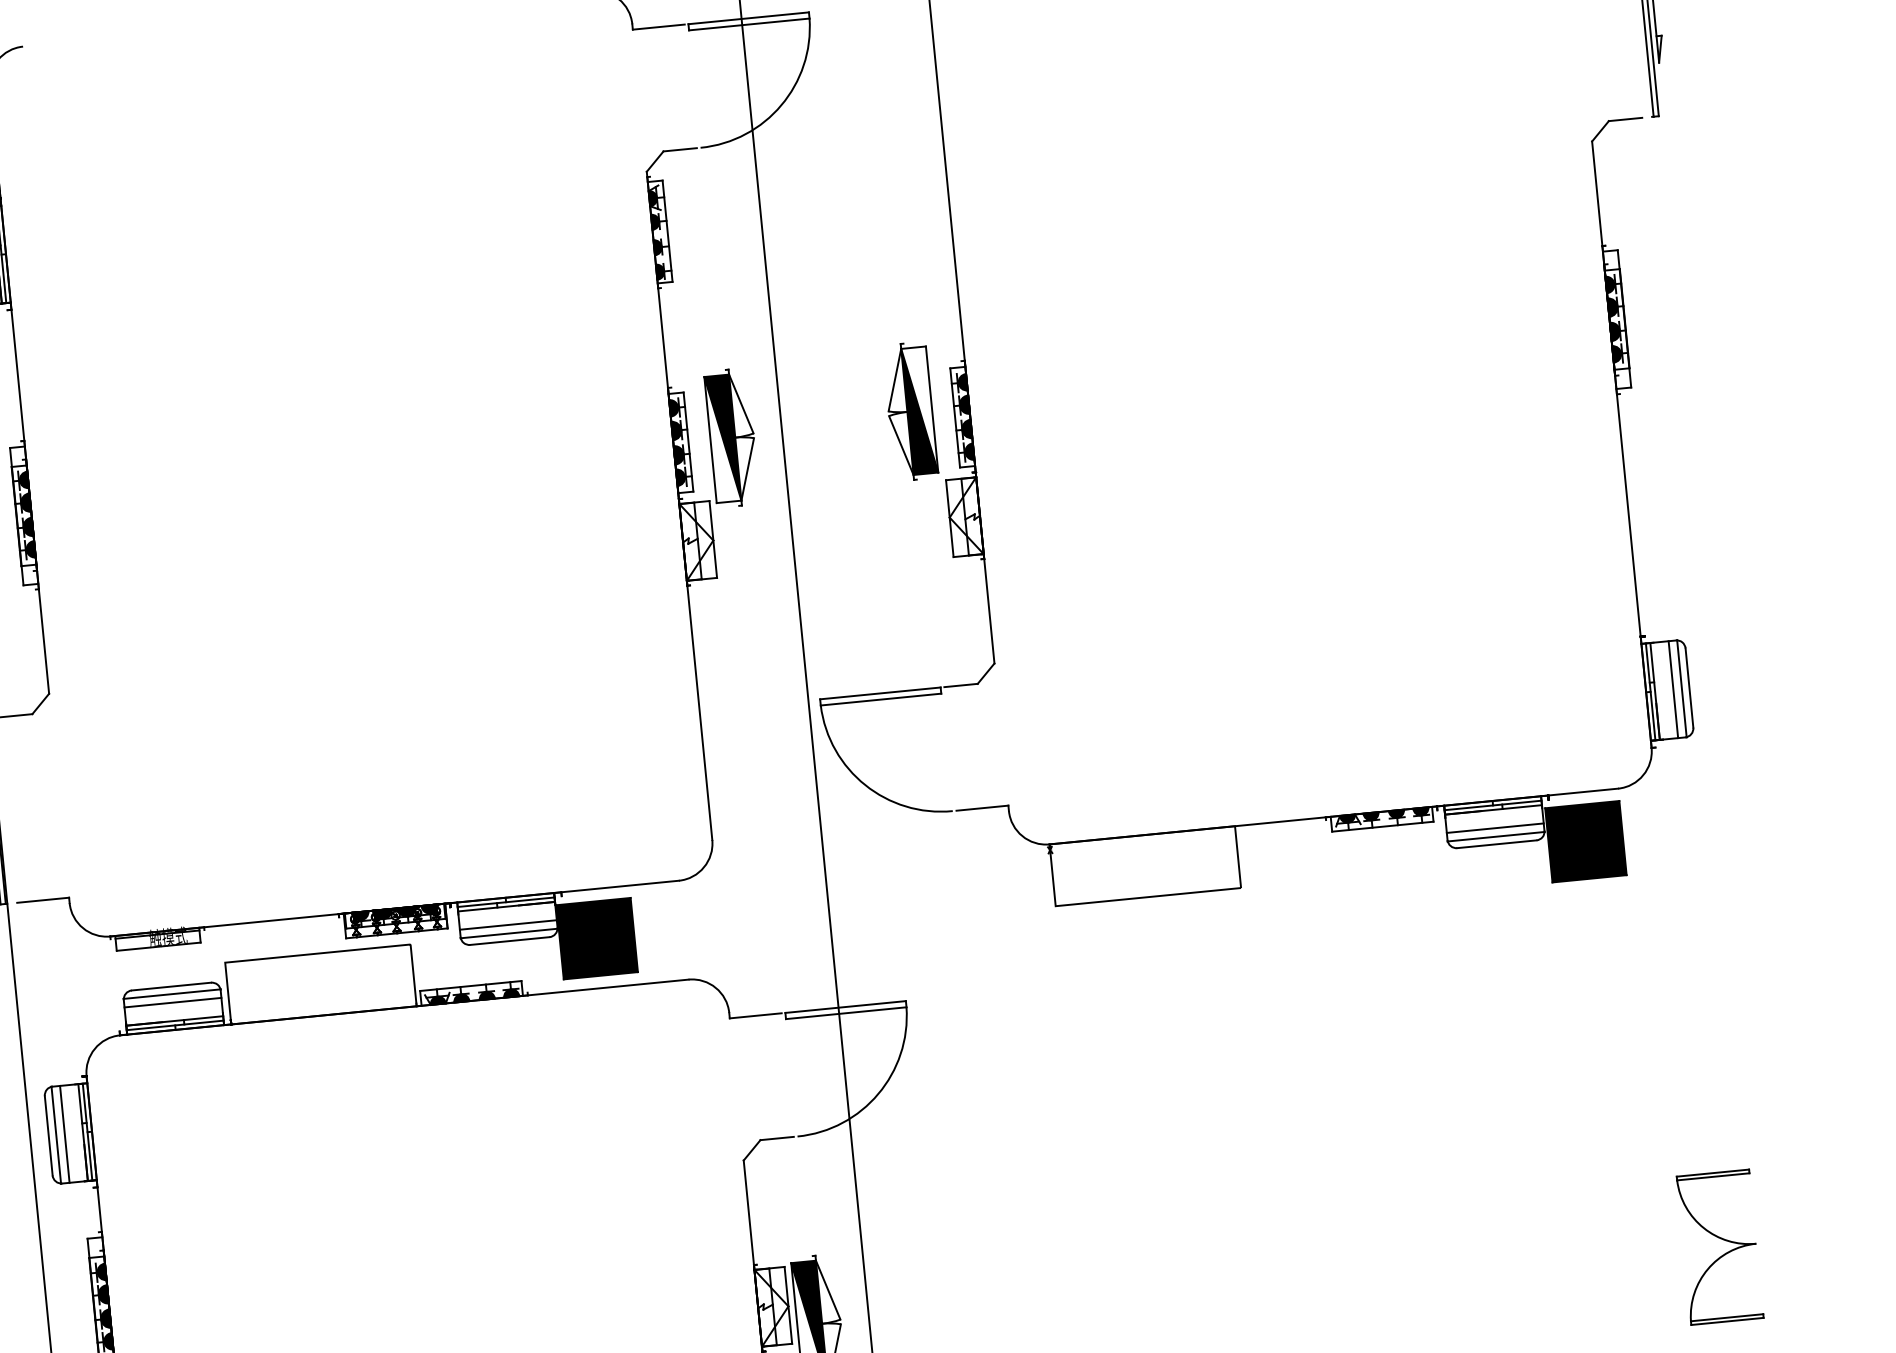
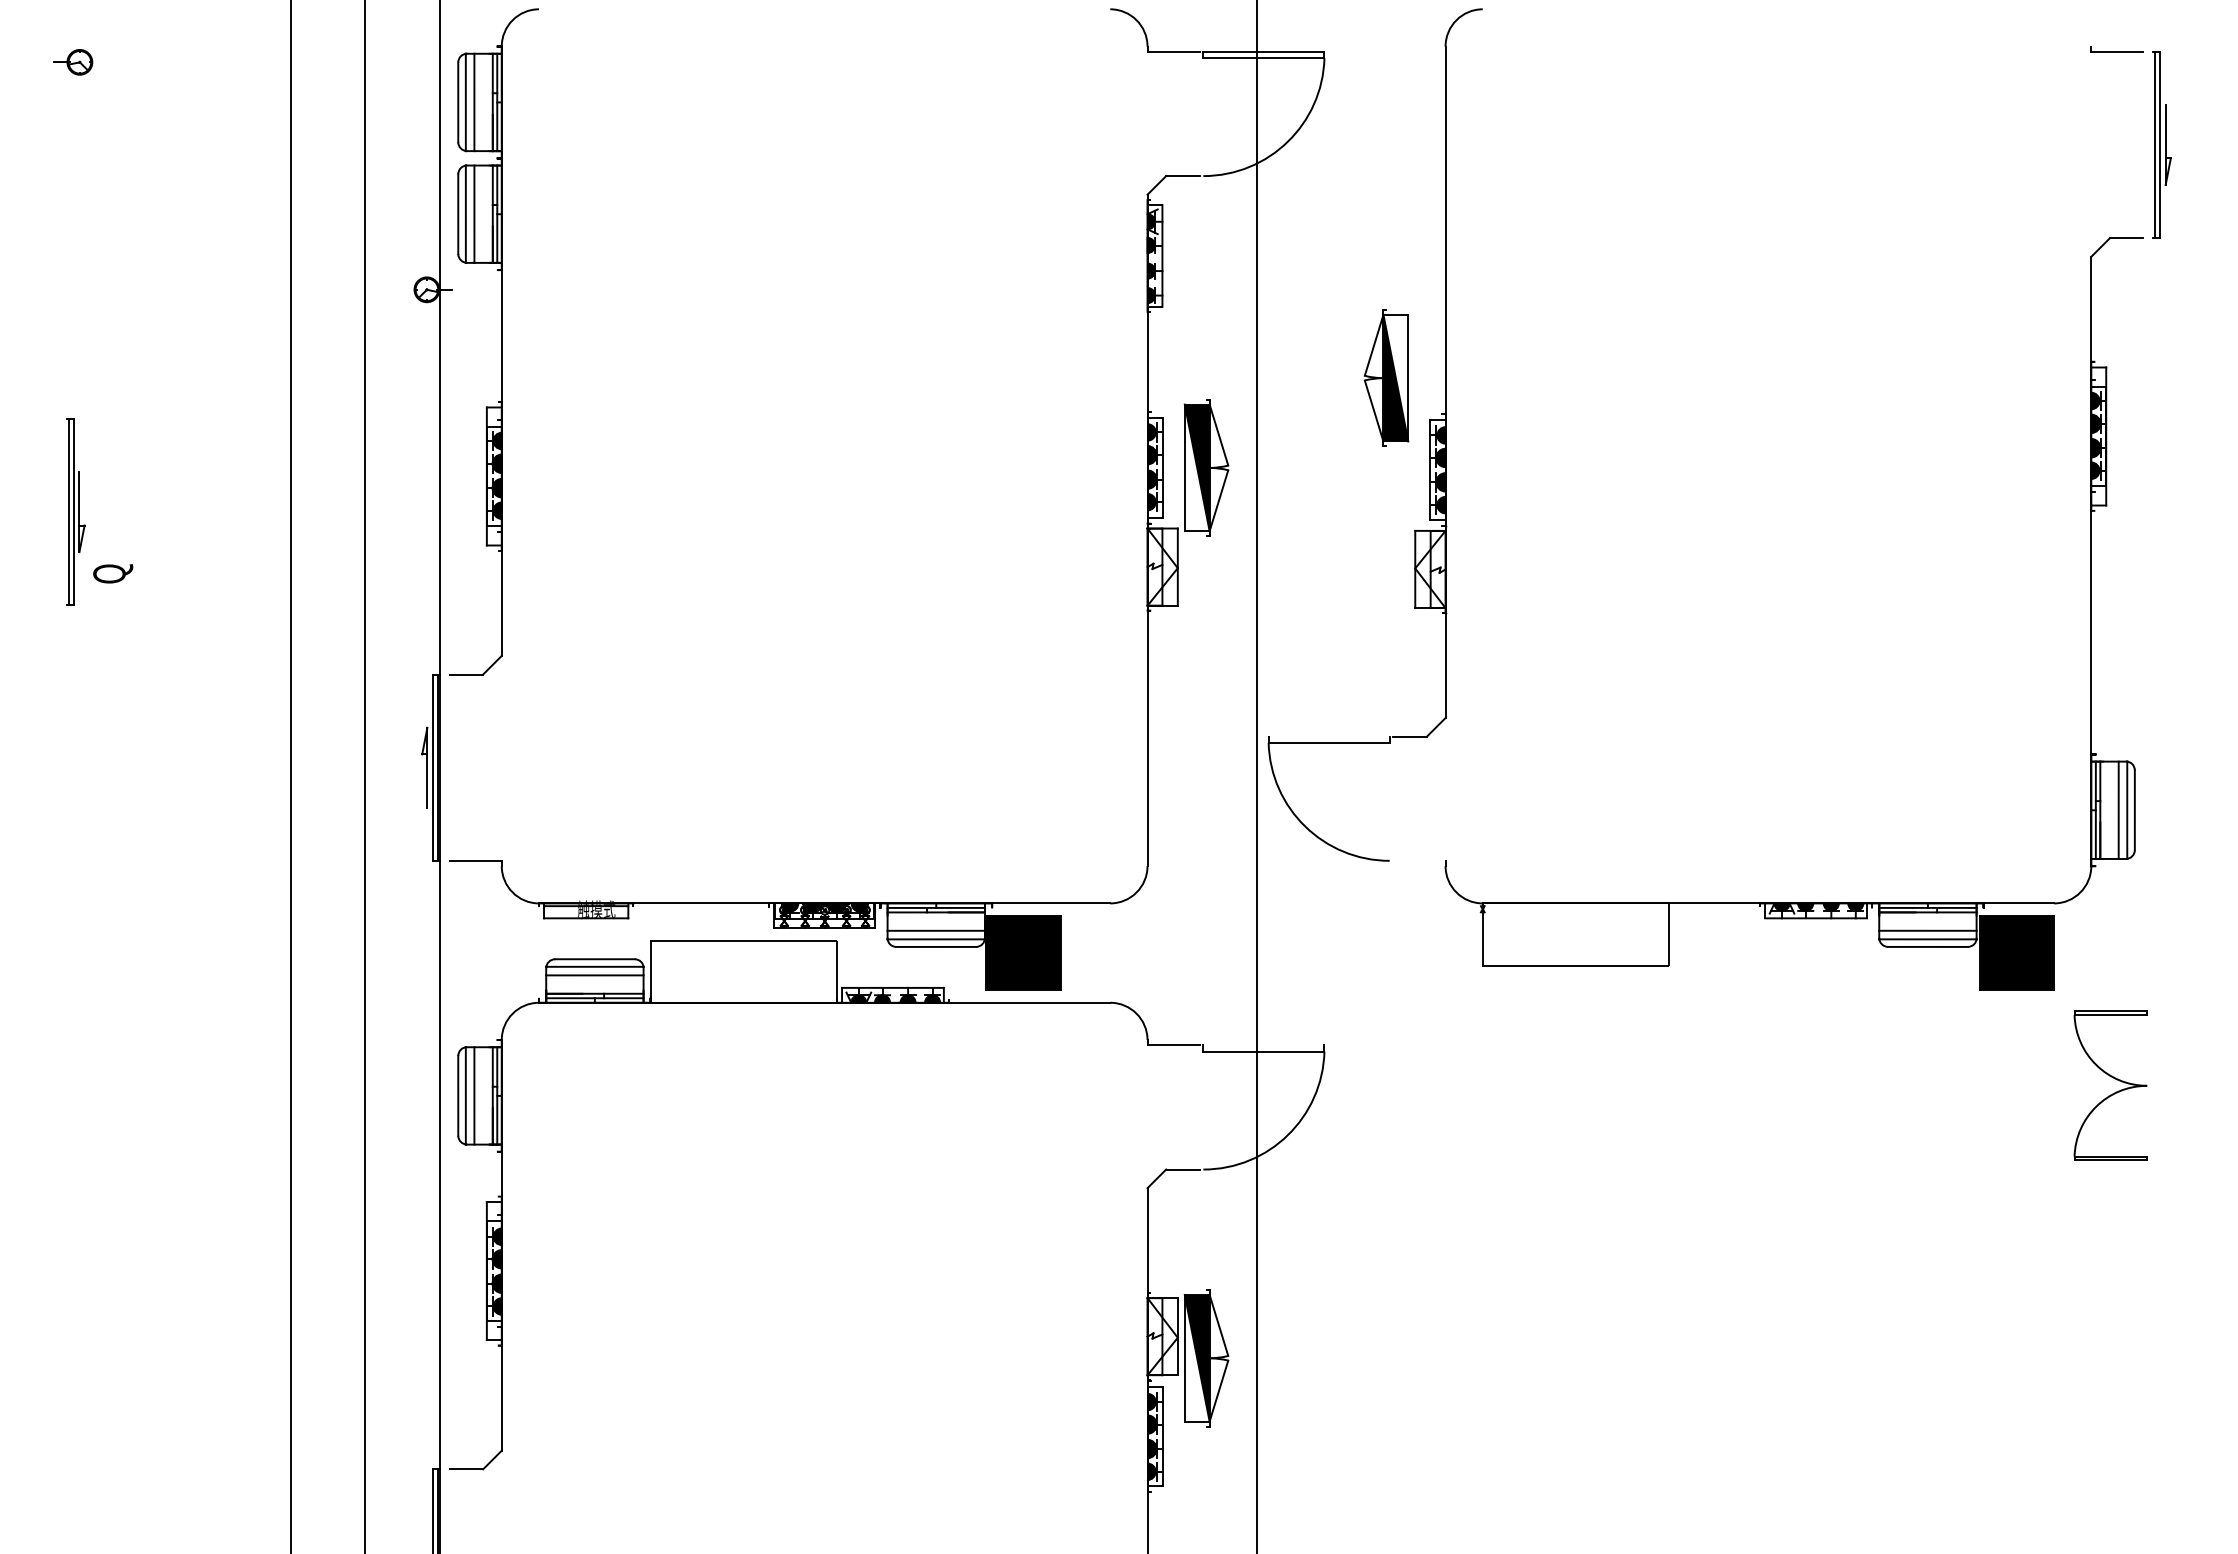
part: (910, 410) -> (1386, 377), moved
line: (879, 693) -> (1328, 736), removed
line: (982, 807) -> (1419, 860), removed
line: (845, 1007) -> (1263, 1045), removed
part: (1723, 1240) -> (2114, 1079), moved

